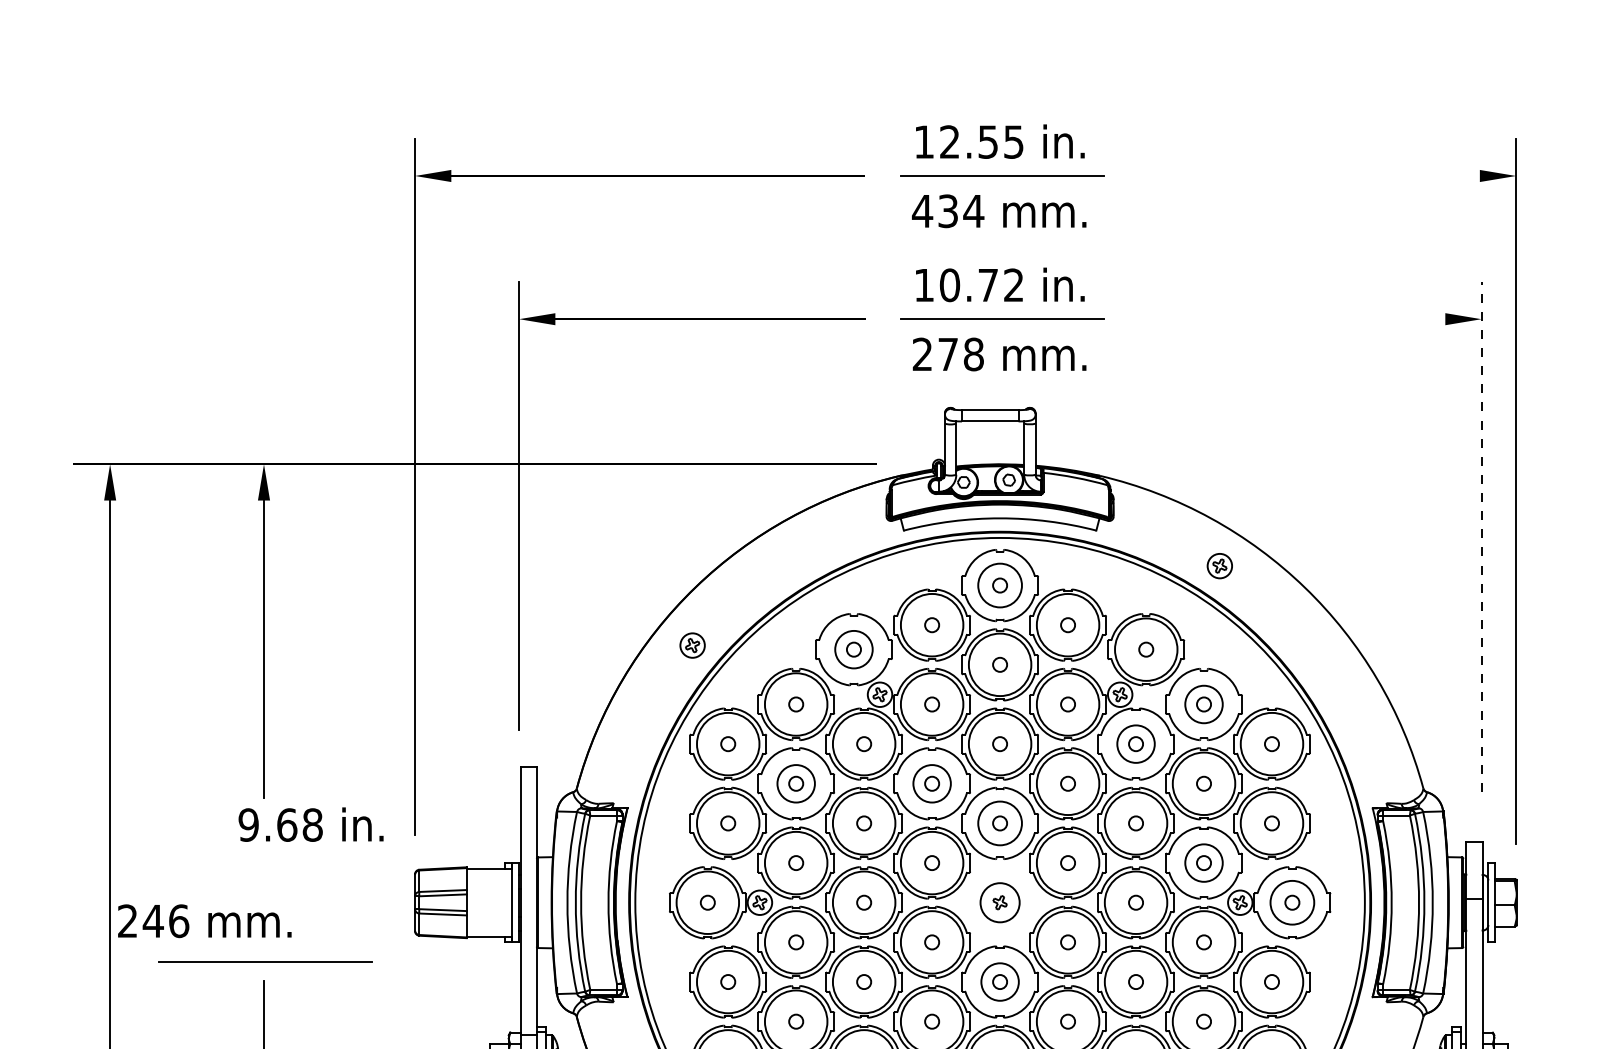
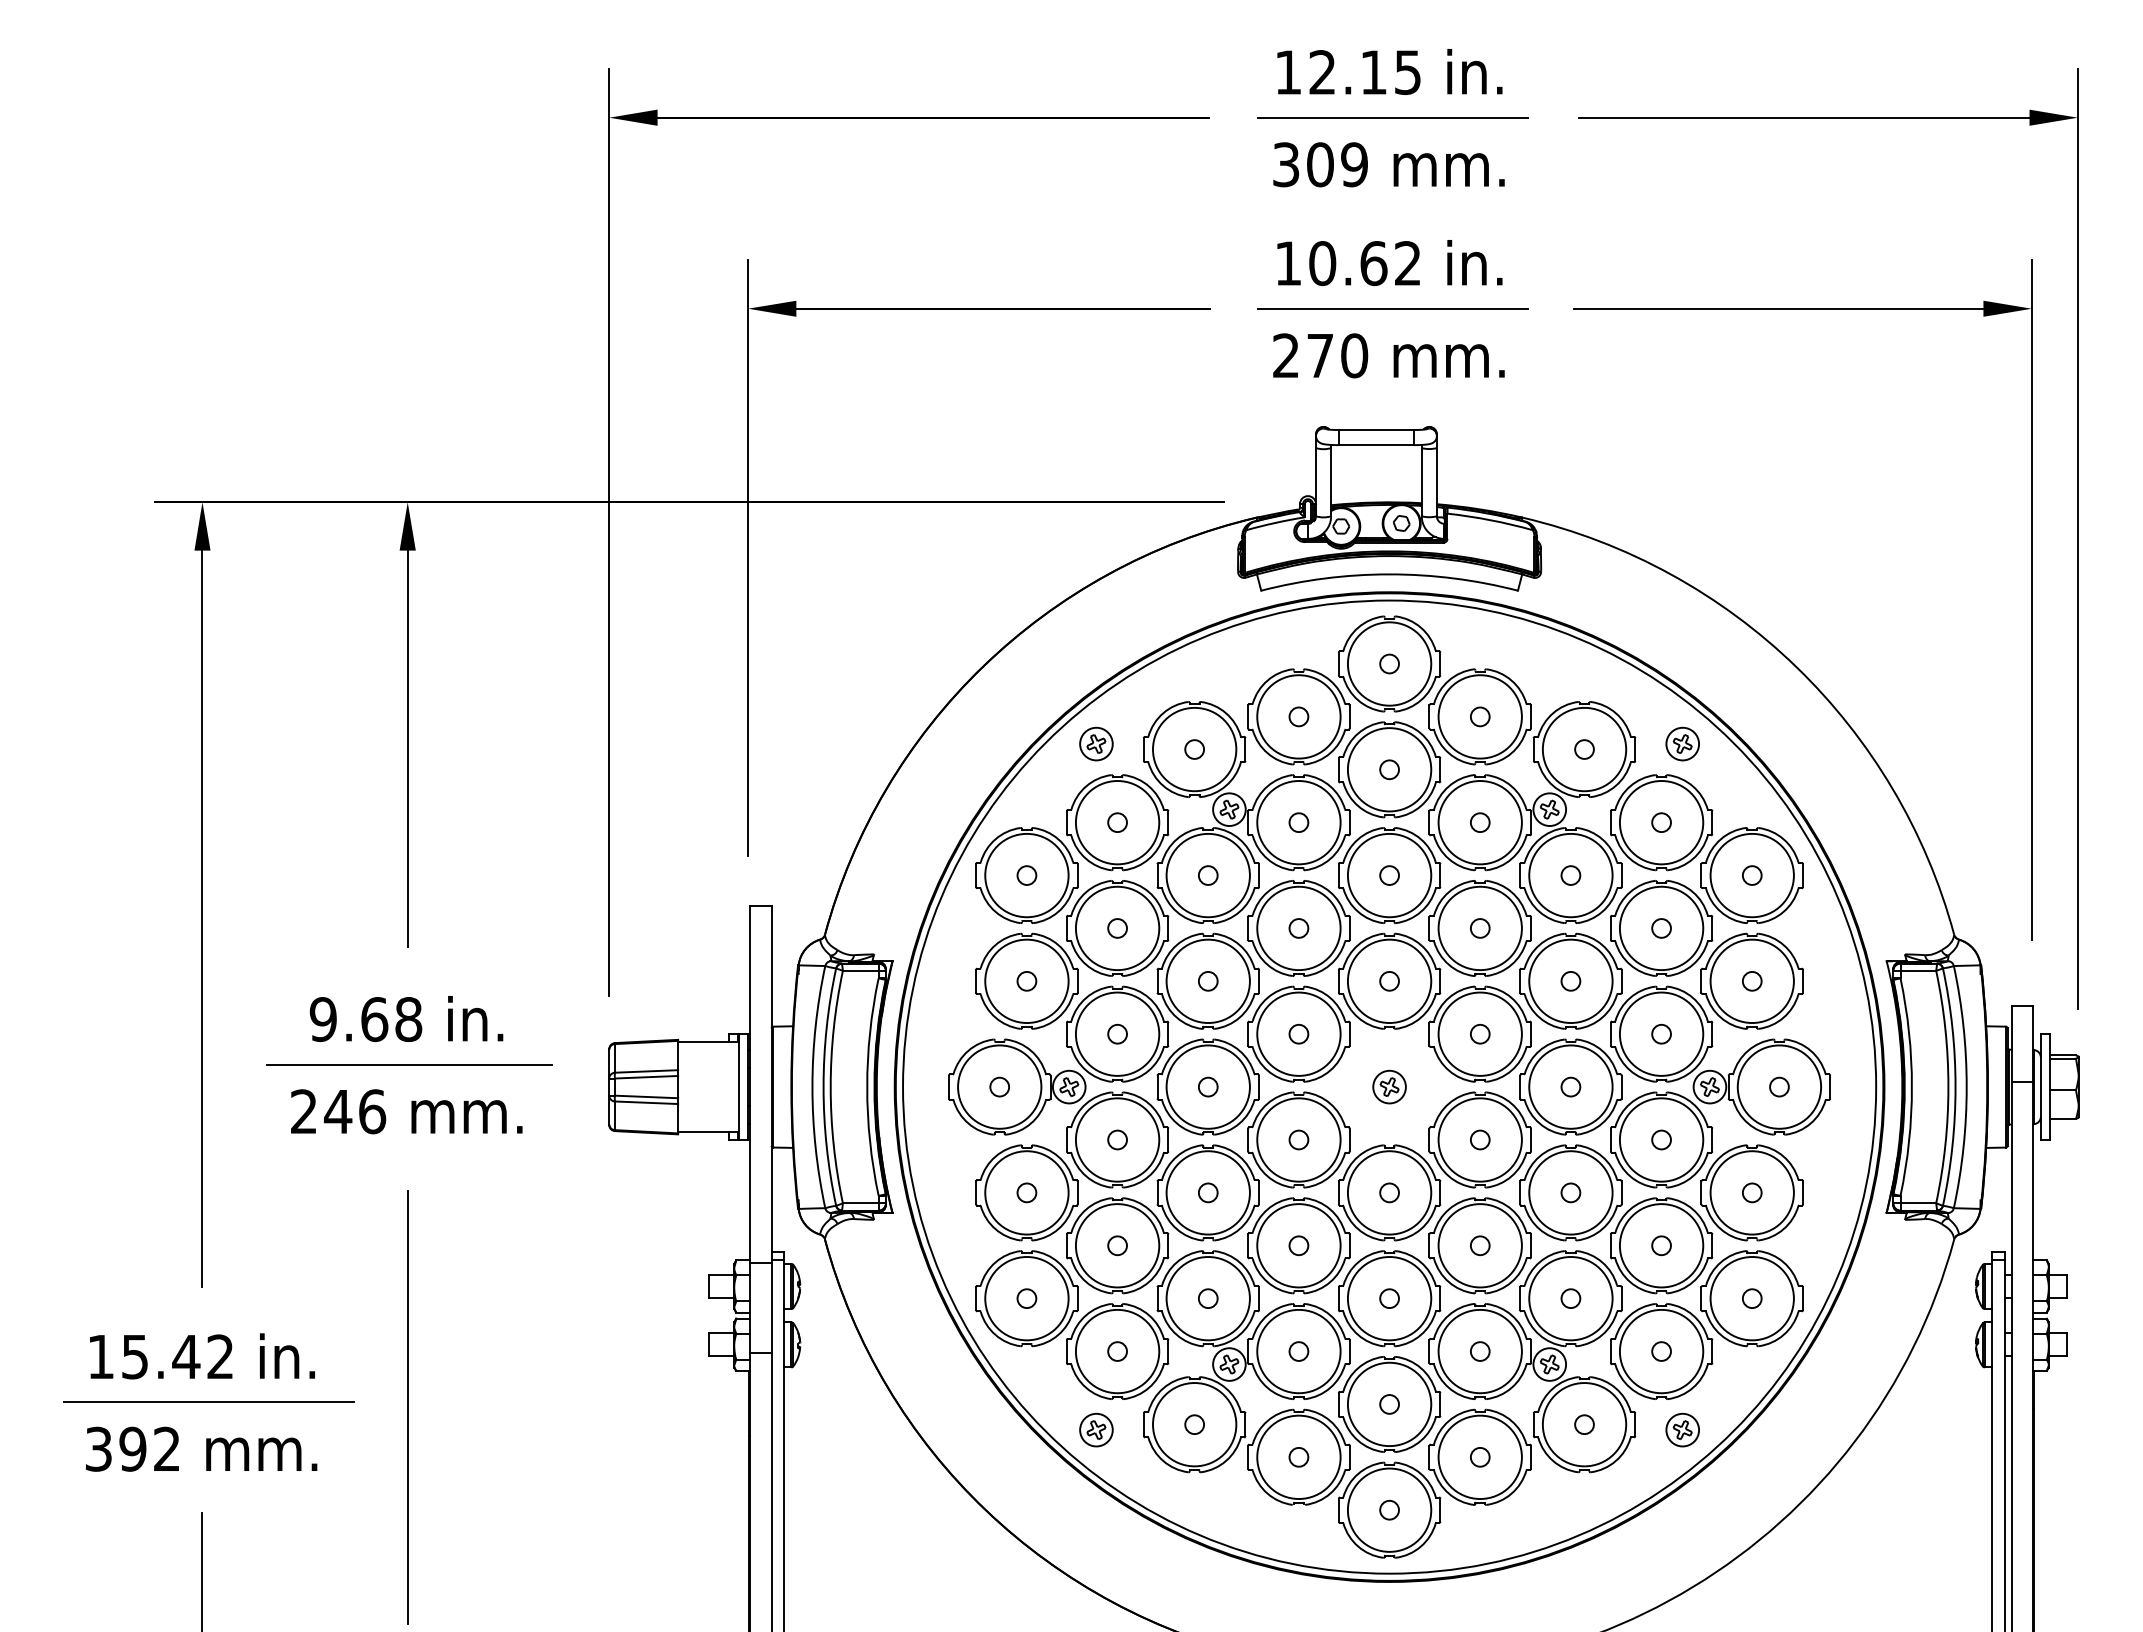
text: (988, 142) -> (1373, 72), 12.55 -> 12.15
line: (1314, 175) -> (1808, 117), added
text: (948, 211) -> (1320, 164), 434 -> 309
text: (988, 285) -> (1373, 263), 10.72 -> 10.62
line: (1294, 319) -> (1782, 308), added
text: (973, 354) -> (1354, 355), 278 -> 270
line: (1481, 537) -> (2031, 599), dashed -> solid
part: (1219, 565) -> (1682, 743), moved
circle: (1000, 585) -> (1389, 663), size x1.43
part: (692, 645) -> (1096, 743), moved
circle: (853, 649) -> (1194, 749), size x1.67
circle: (1203, 704) -> (1661, 822), size x1.67
circle: (1135, 744) -> (1570, 875), size x1.67
circle: (796, 783) -> (1117, 928), size x1.67
circle: (931, 783) -> (1298, 928), size x1.67
circle: (1000, 823) -> (1389, 981), size x1.43
text: (311, 825) -> (406, 1019), moved
circle: (1203, 862) -> (1661, 1033), size x1.67
circle: (1000, 902) -> (1389, 1086), size x0.62
circle: (1292, 902) -> (1779, 1086), size x1.43
text: (204, 921) -> (406, 1111), moved
line: (265, 961) -> (409, 1064), moved
circle: (1000, 981) -> (1389, 1192), size x1.67

